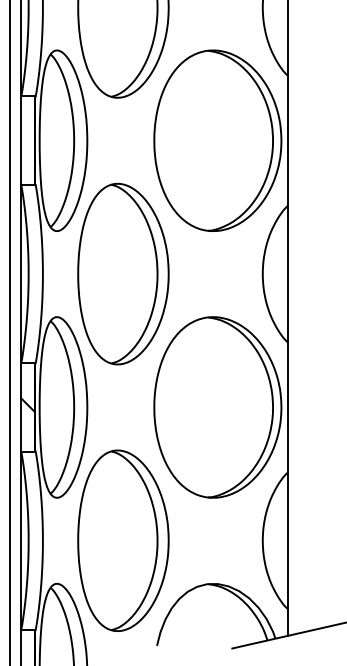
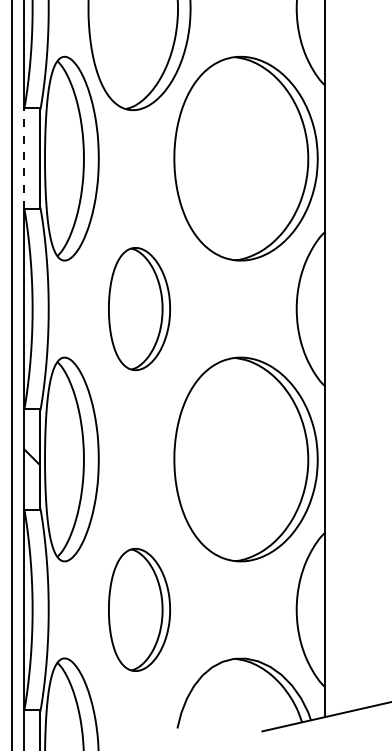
line: (20, 140) -> (23, 158), solid -> dashed
part: (123, 273) -> (139, 308), size x0.6
part: (123, 540) -> (139, 609), size x0.6

